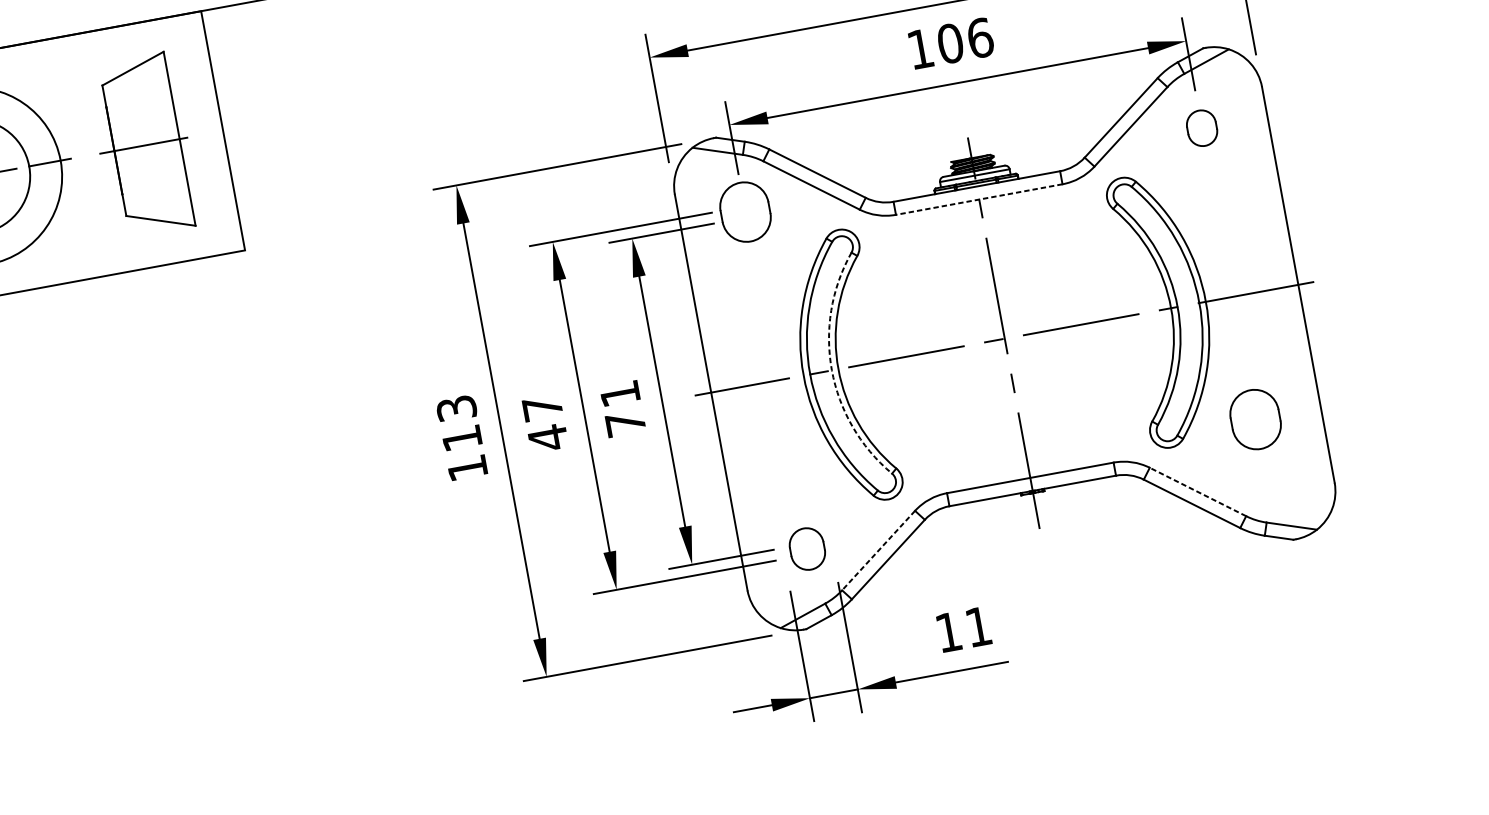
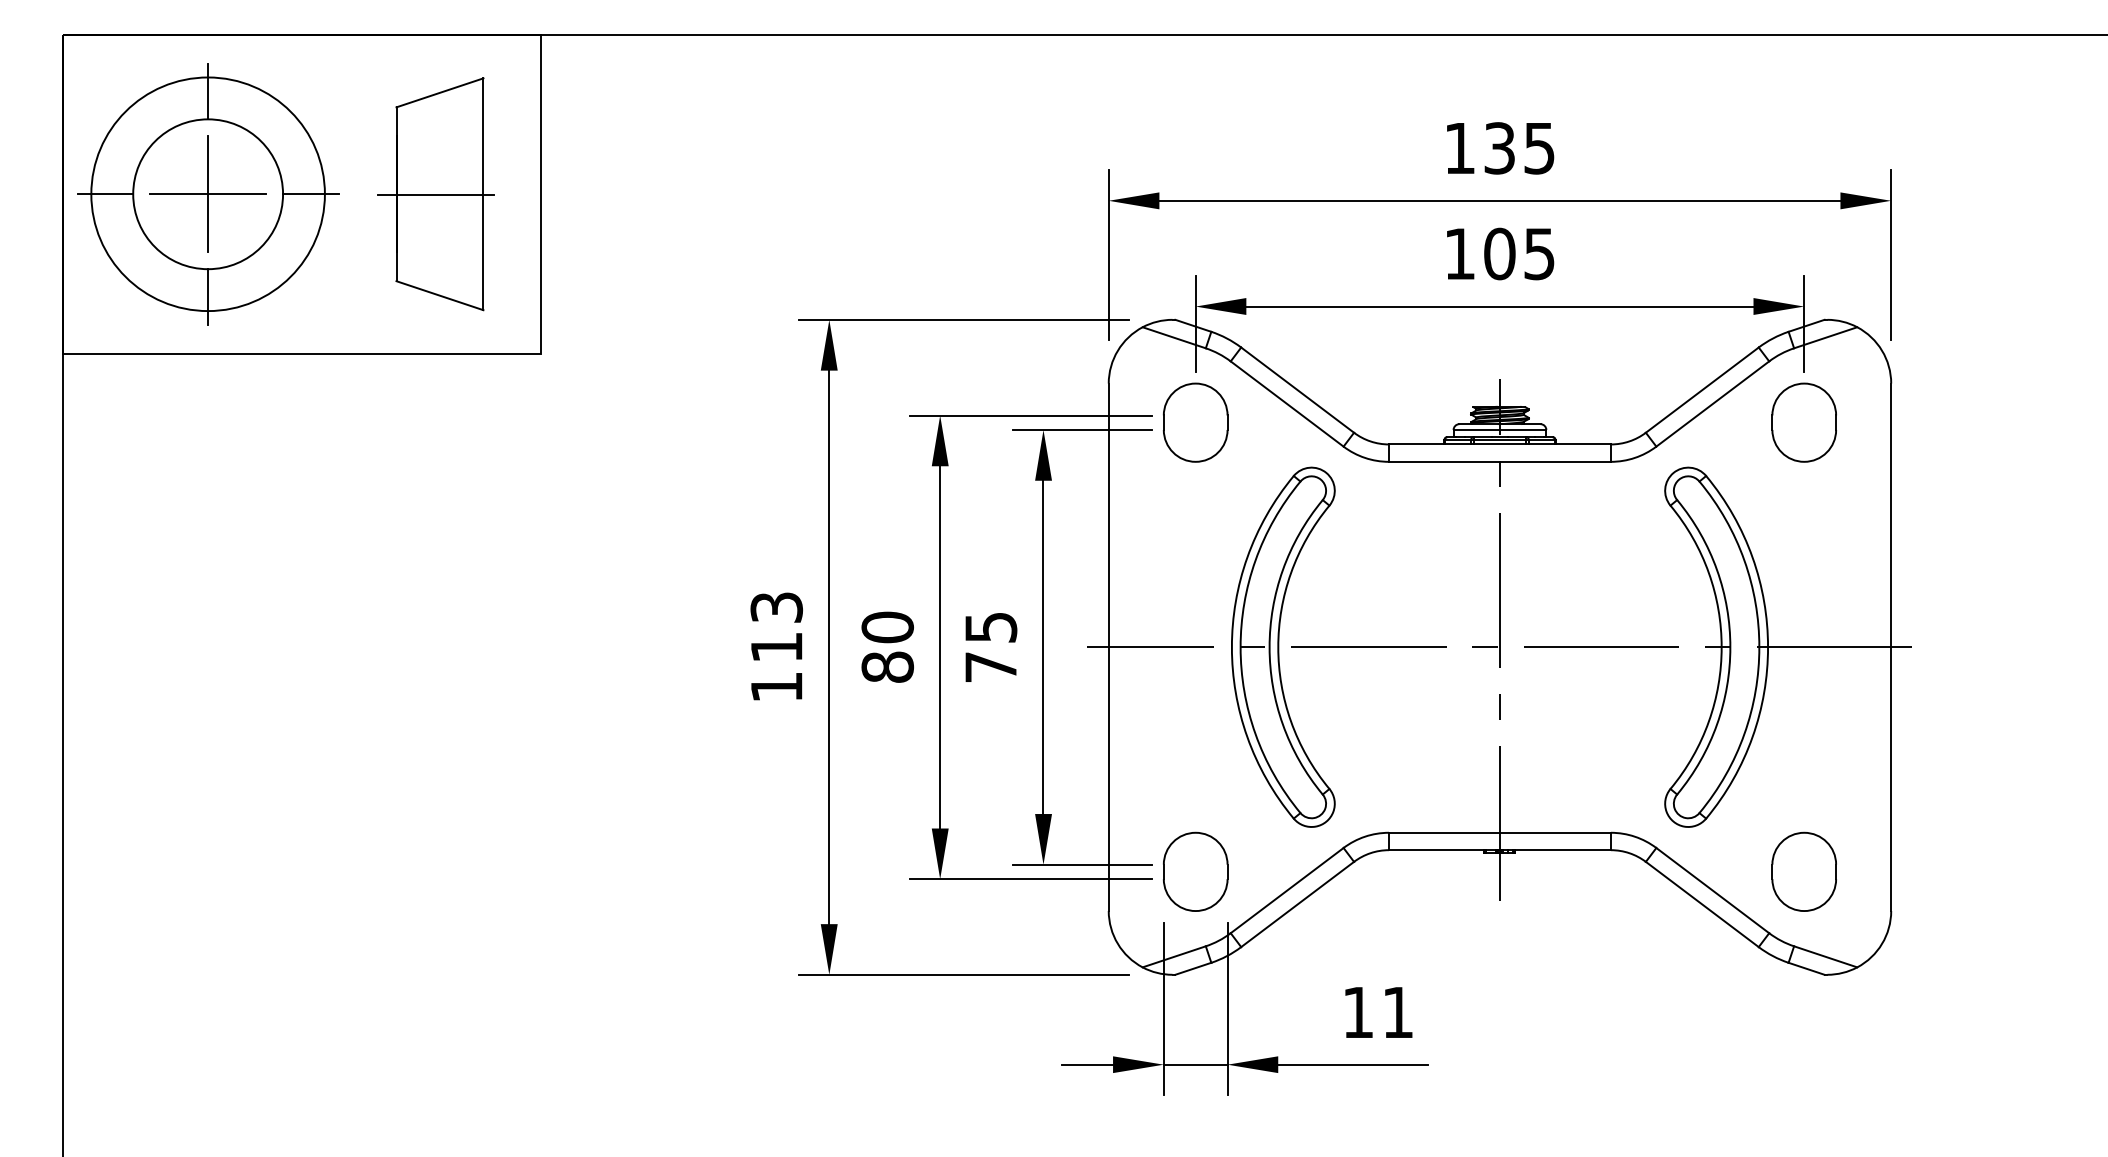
text: (980, 37) -> (1539, 253), 106 -> 105
part: (1201, 128) -> (1803, 422), size x1.67
line: (978, 199) -> (1499, 461), dashed -> solid
arc: (831, 370) -> (1269, 647), dashed -> solid
text: (620, 393) -> (991, 627), 71 -> 75
part: (1255, 419) -> (1803, 871), moved
text: (545, 423) -> (887, 647), 47 -> 80
line: (1197, 491) -> (1712, 890), dashed -> solid
part: (807, 548) -> (1195, 871), size x1.43
line: (878, 550) -> (1287, 890), dashed -> solid

